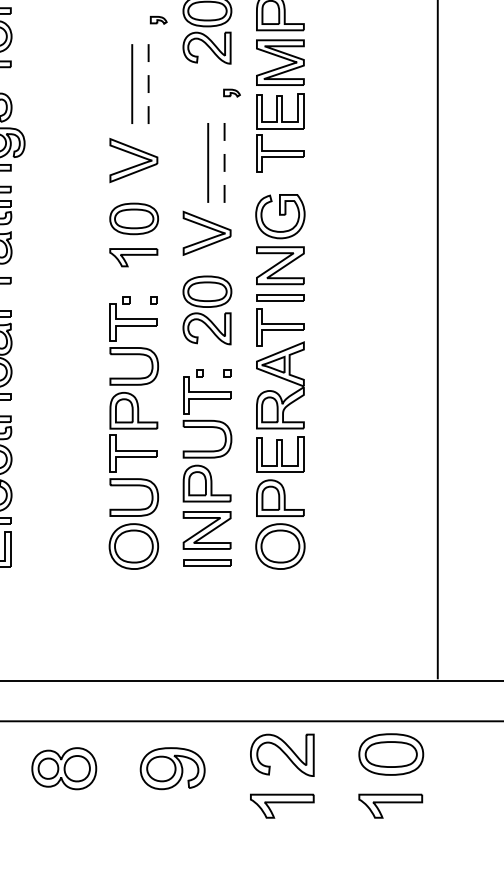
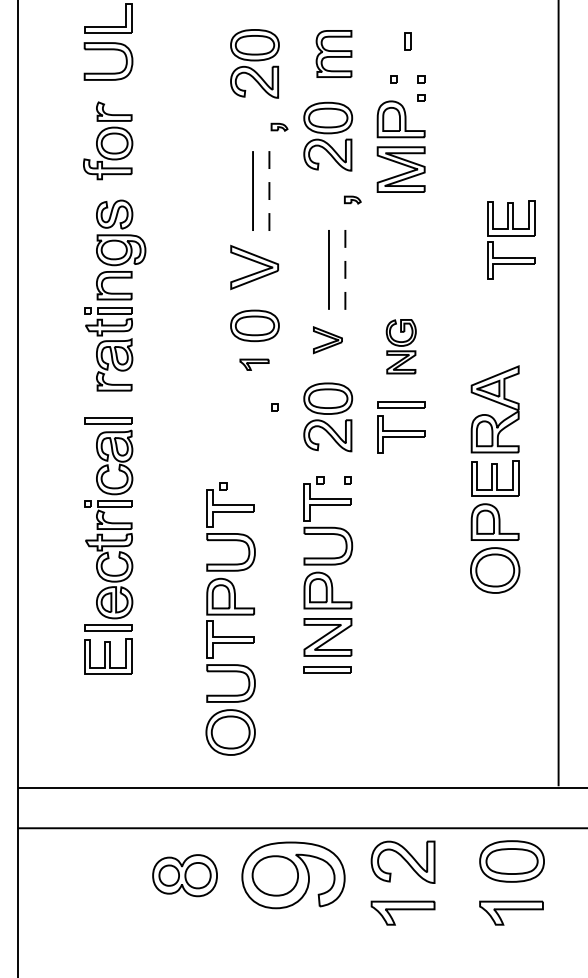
part: (280, 132) -> (511, 239), moved
part: (206, 232) -> (327, 339), size x0.6
part: (280, 239) -> (401, 346), size x0.6
part: (133, 257) -> (254, 364), size x0.6
part: (133, 432) -> (230, 618), moved
part: (280, 455) -> (495, 479), moved
part: (172, 768) -> (293, 875), size x1.6

